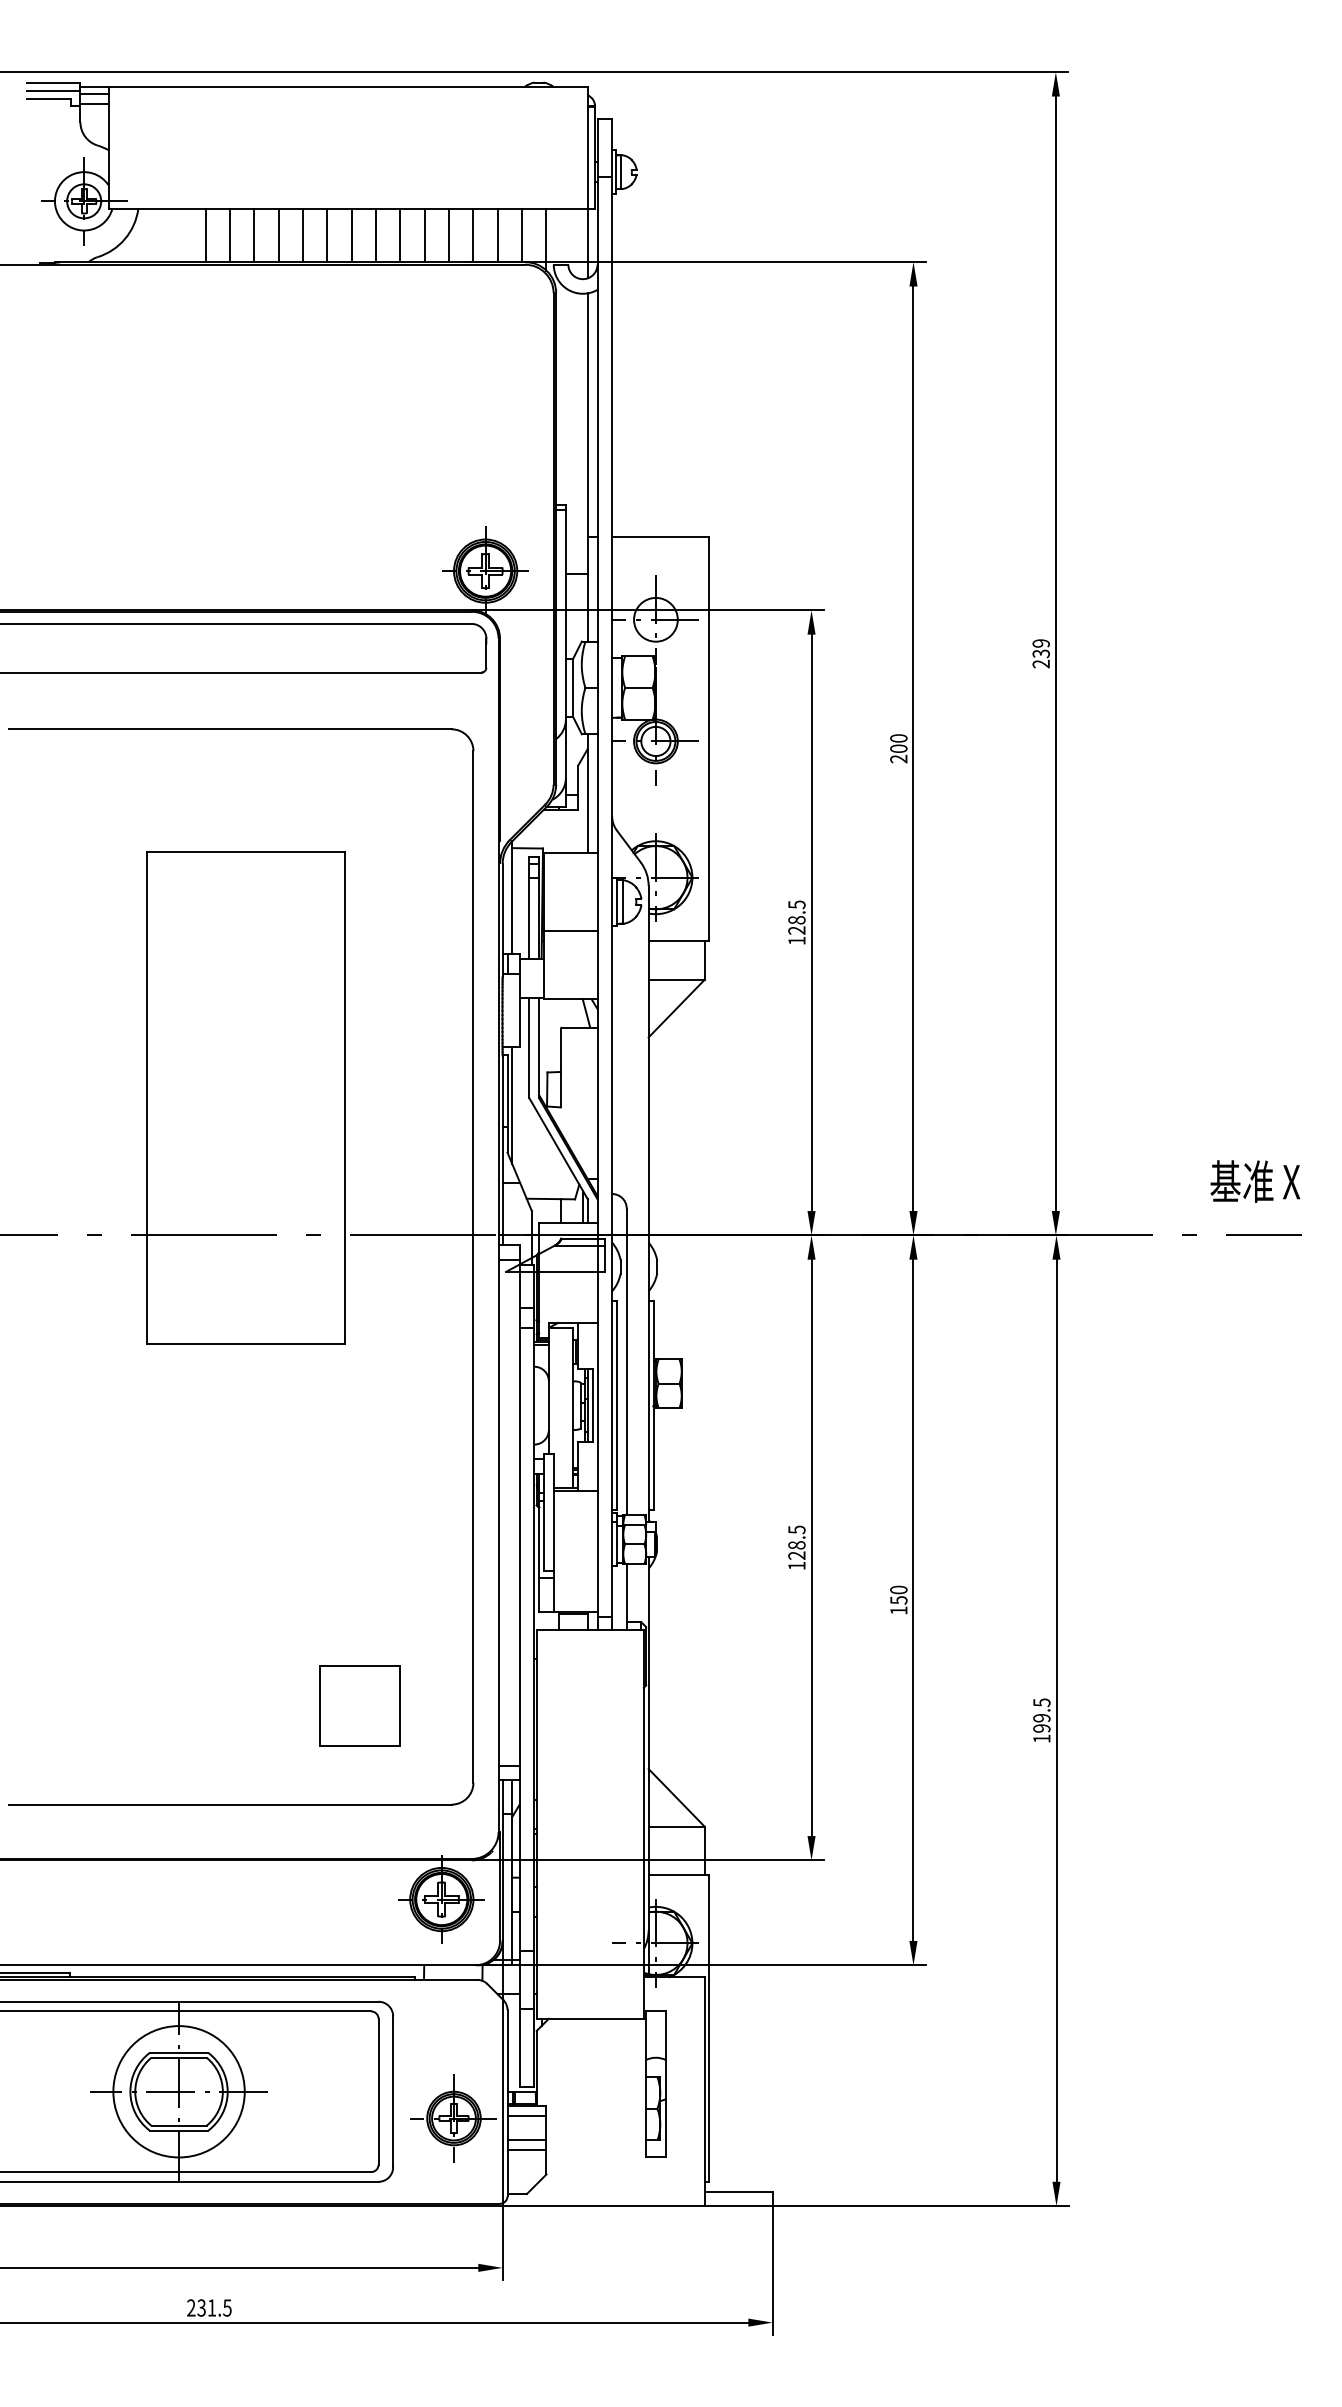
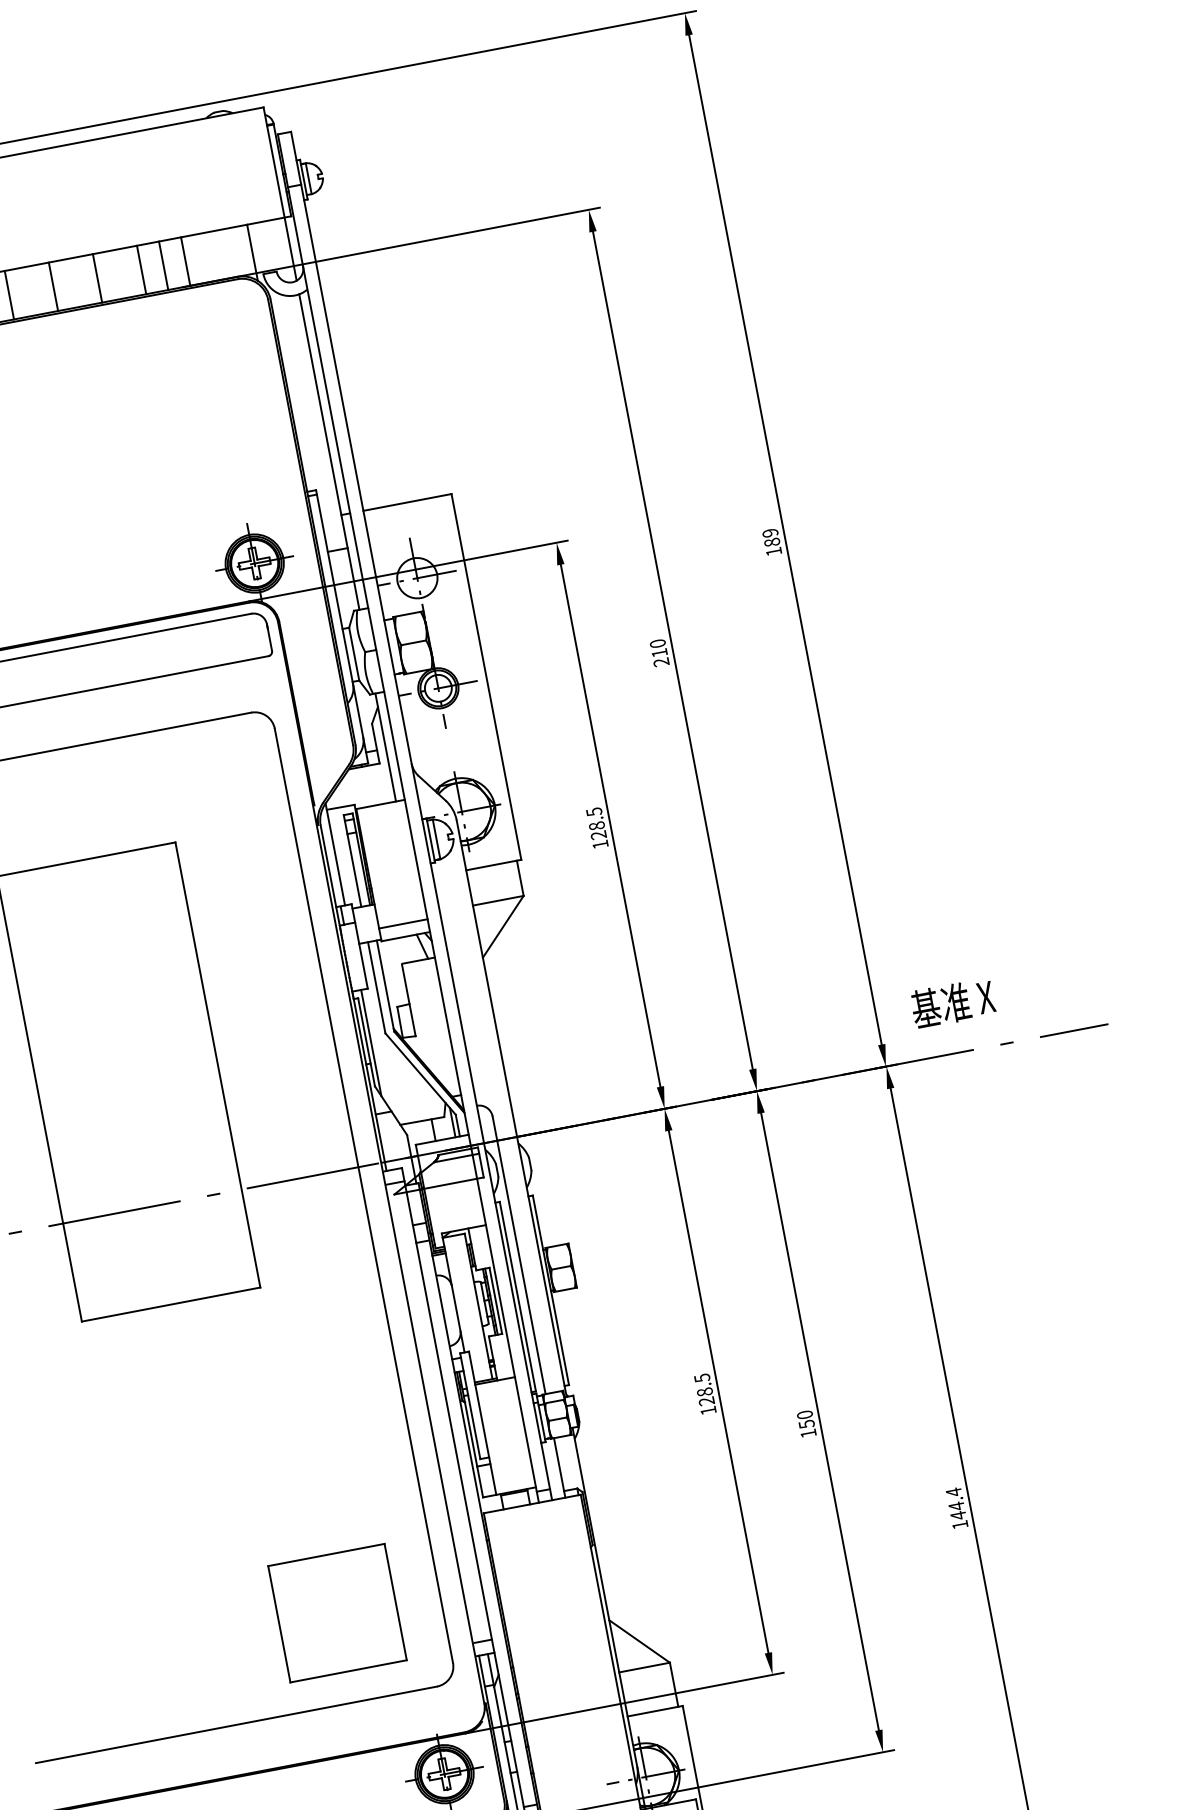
line: (303, 235) -> (31, 291), removed
line: (351, 235) -> (75, 282), removed
line: (400, 235) -> (119, 274), removed
line: (497, 235) -> (207, 257), removed
line: (522, 235) -> (230, 253), removed
text: (1040, 658) -> (772, 546), 239 -> 189
text: (898, 748) -> (659, 652), 200 -> 210
line: (570, 931) -> (403, 924), moved
text: (1255, 1181) -> (953, 1003), moved
part: (359, 1705) -> (336, 1612), size x1.6
text: (1041, 1715) -> (955, 1503), 199.5 -> 144.4

